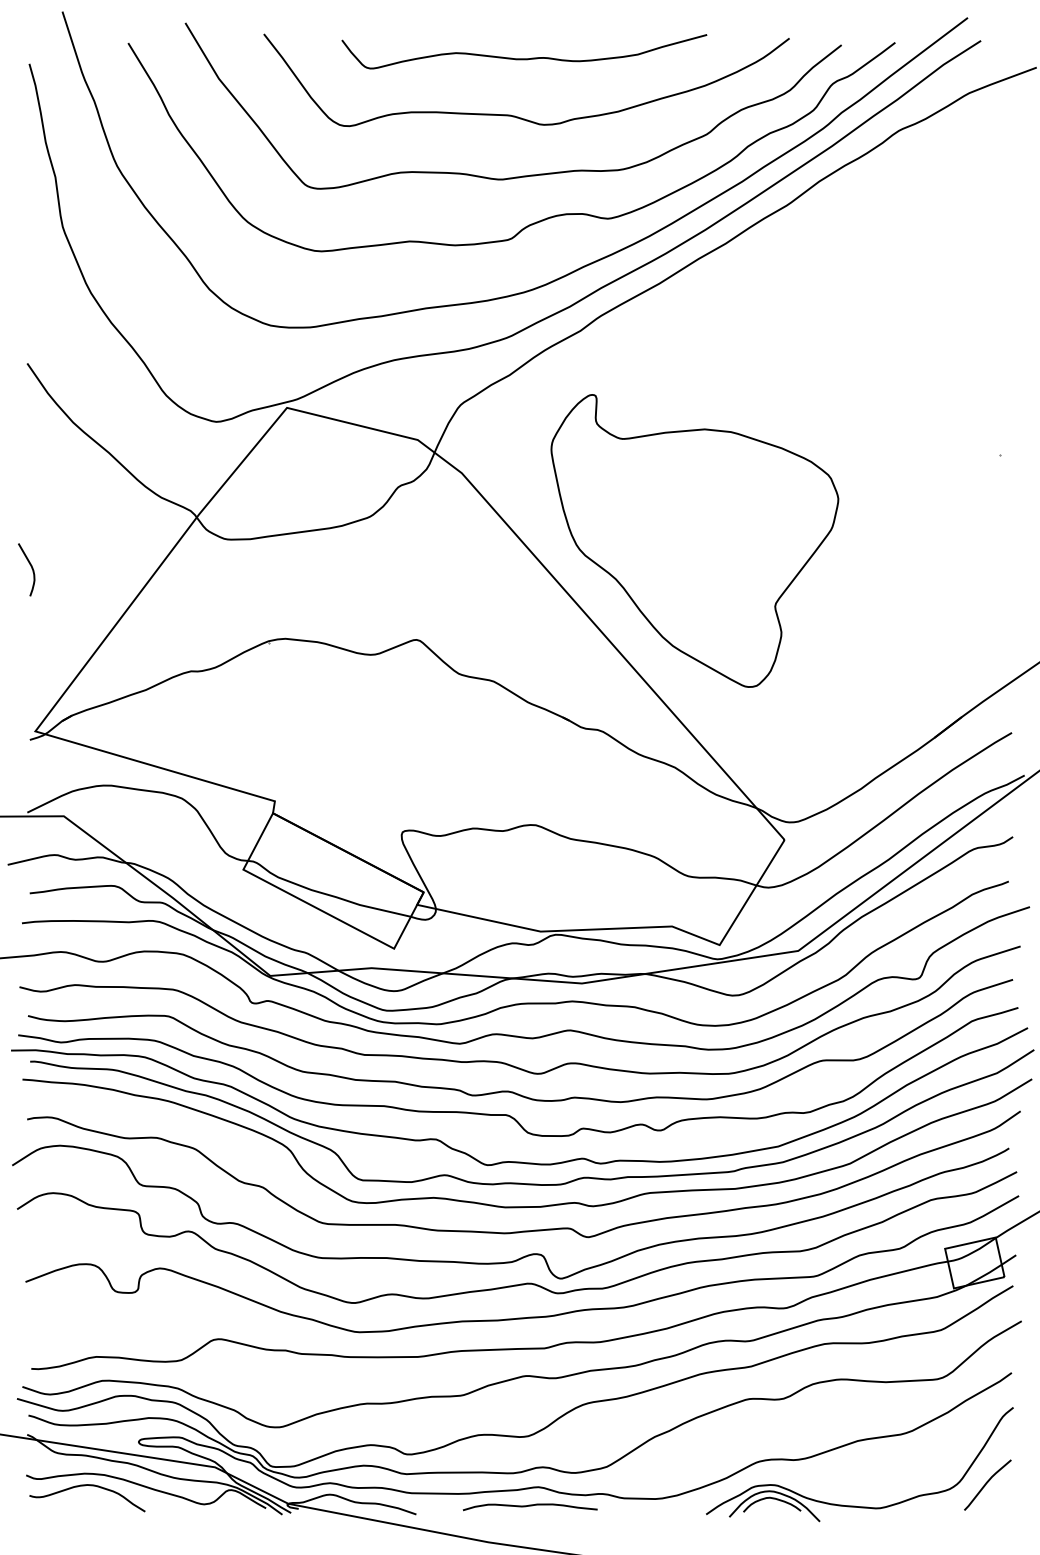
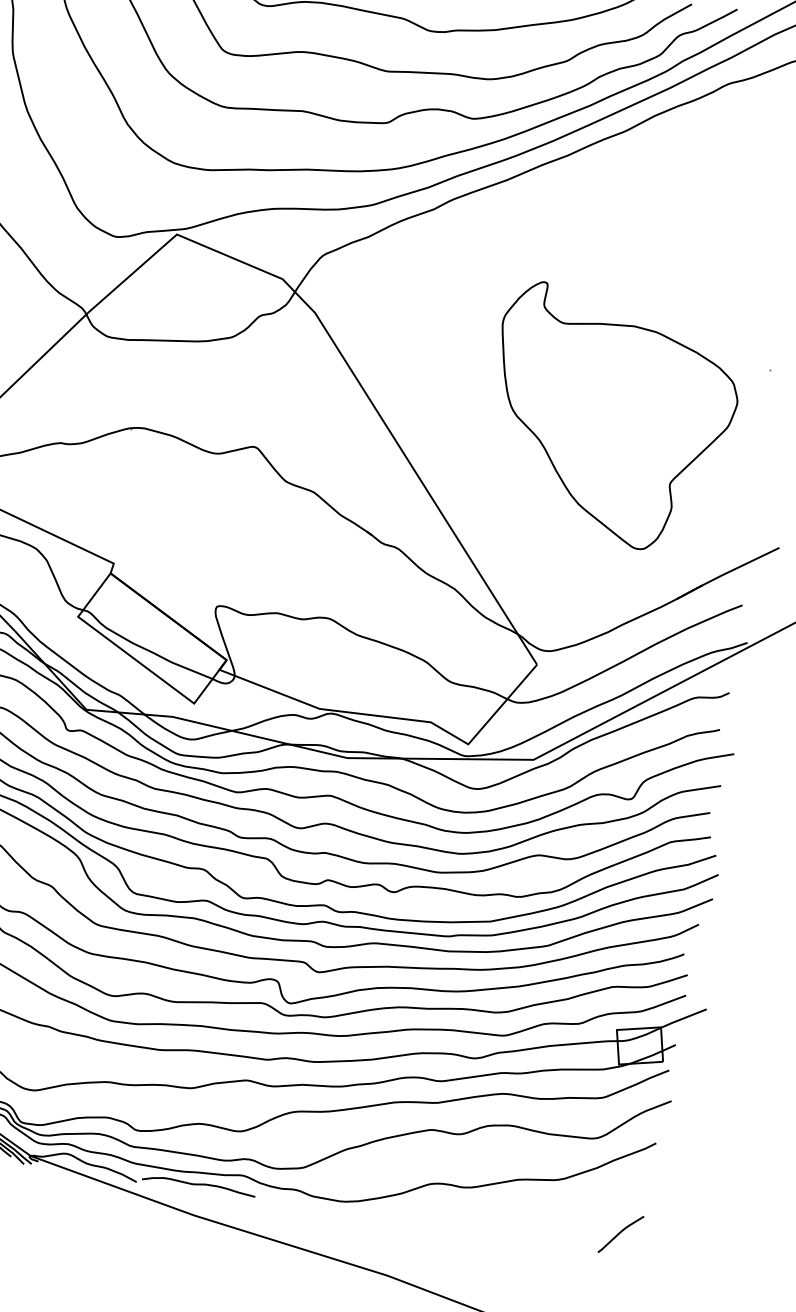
part: (694, 540) -> (610, 418), moved
part: (855, 1505) -> (507, 1233), removed
curve: (530, 1506) -> (199, 1185), moved

